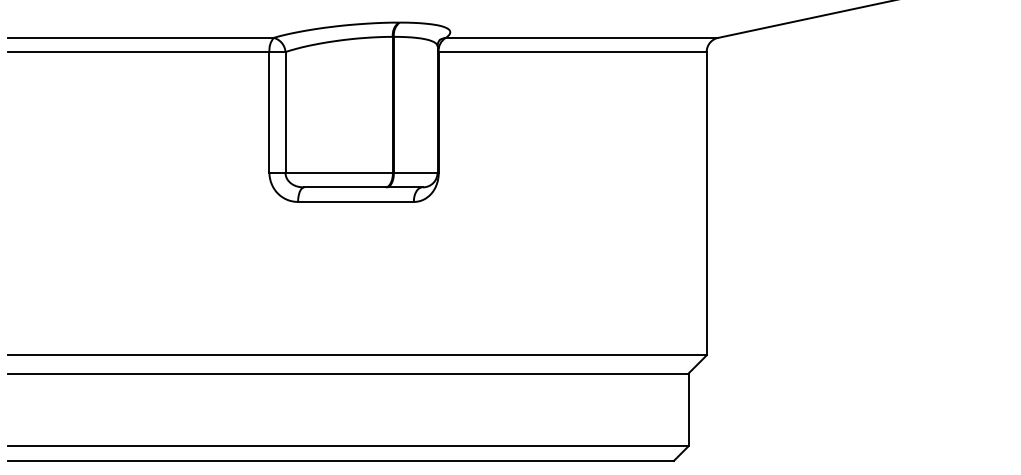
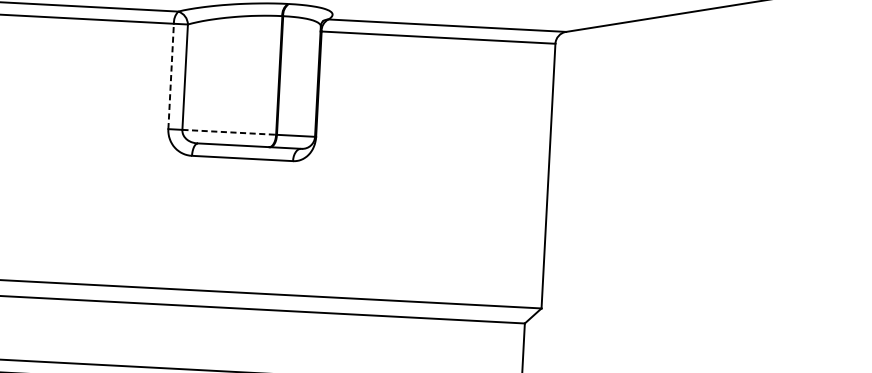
line: (269, 111) -> (171, 75), solid -> dashed
line: (339, 172) -> (229, 132), solid -> dashed

